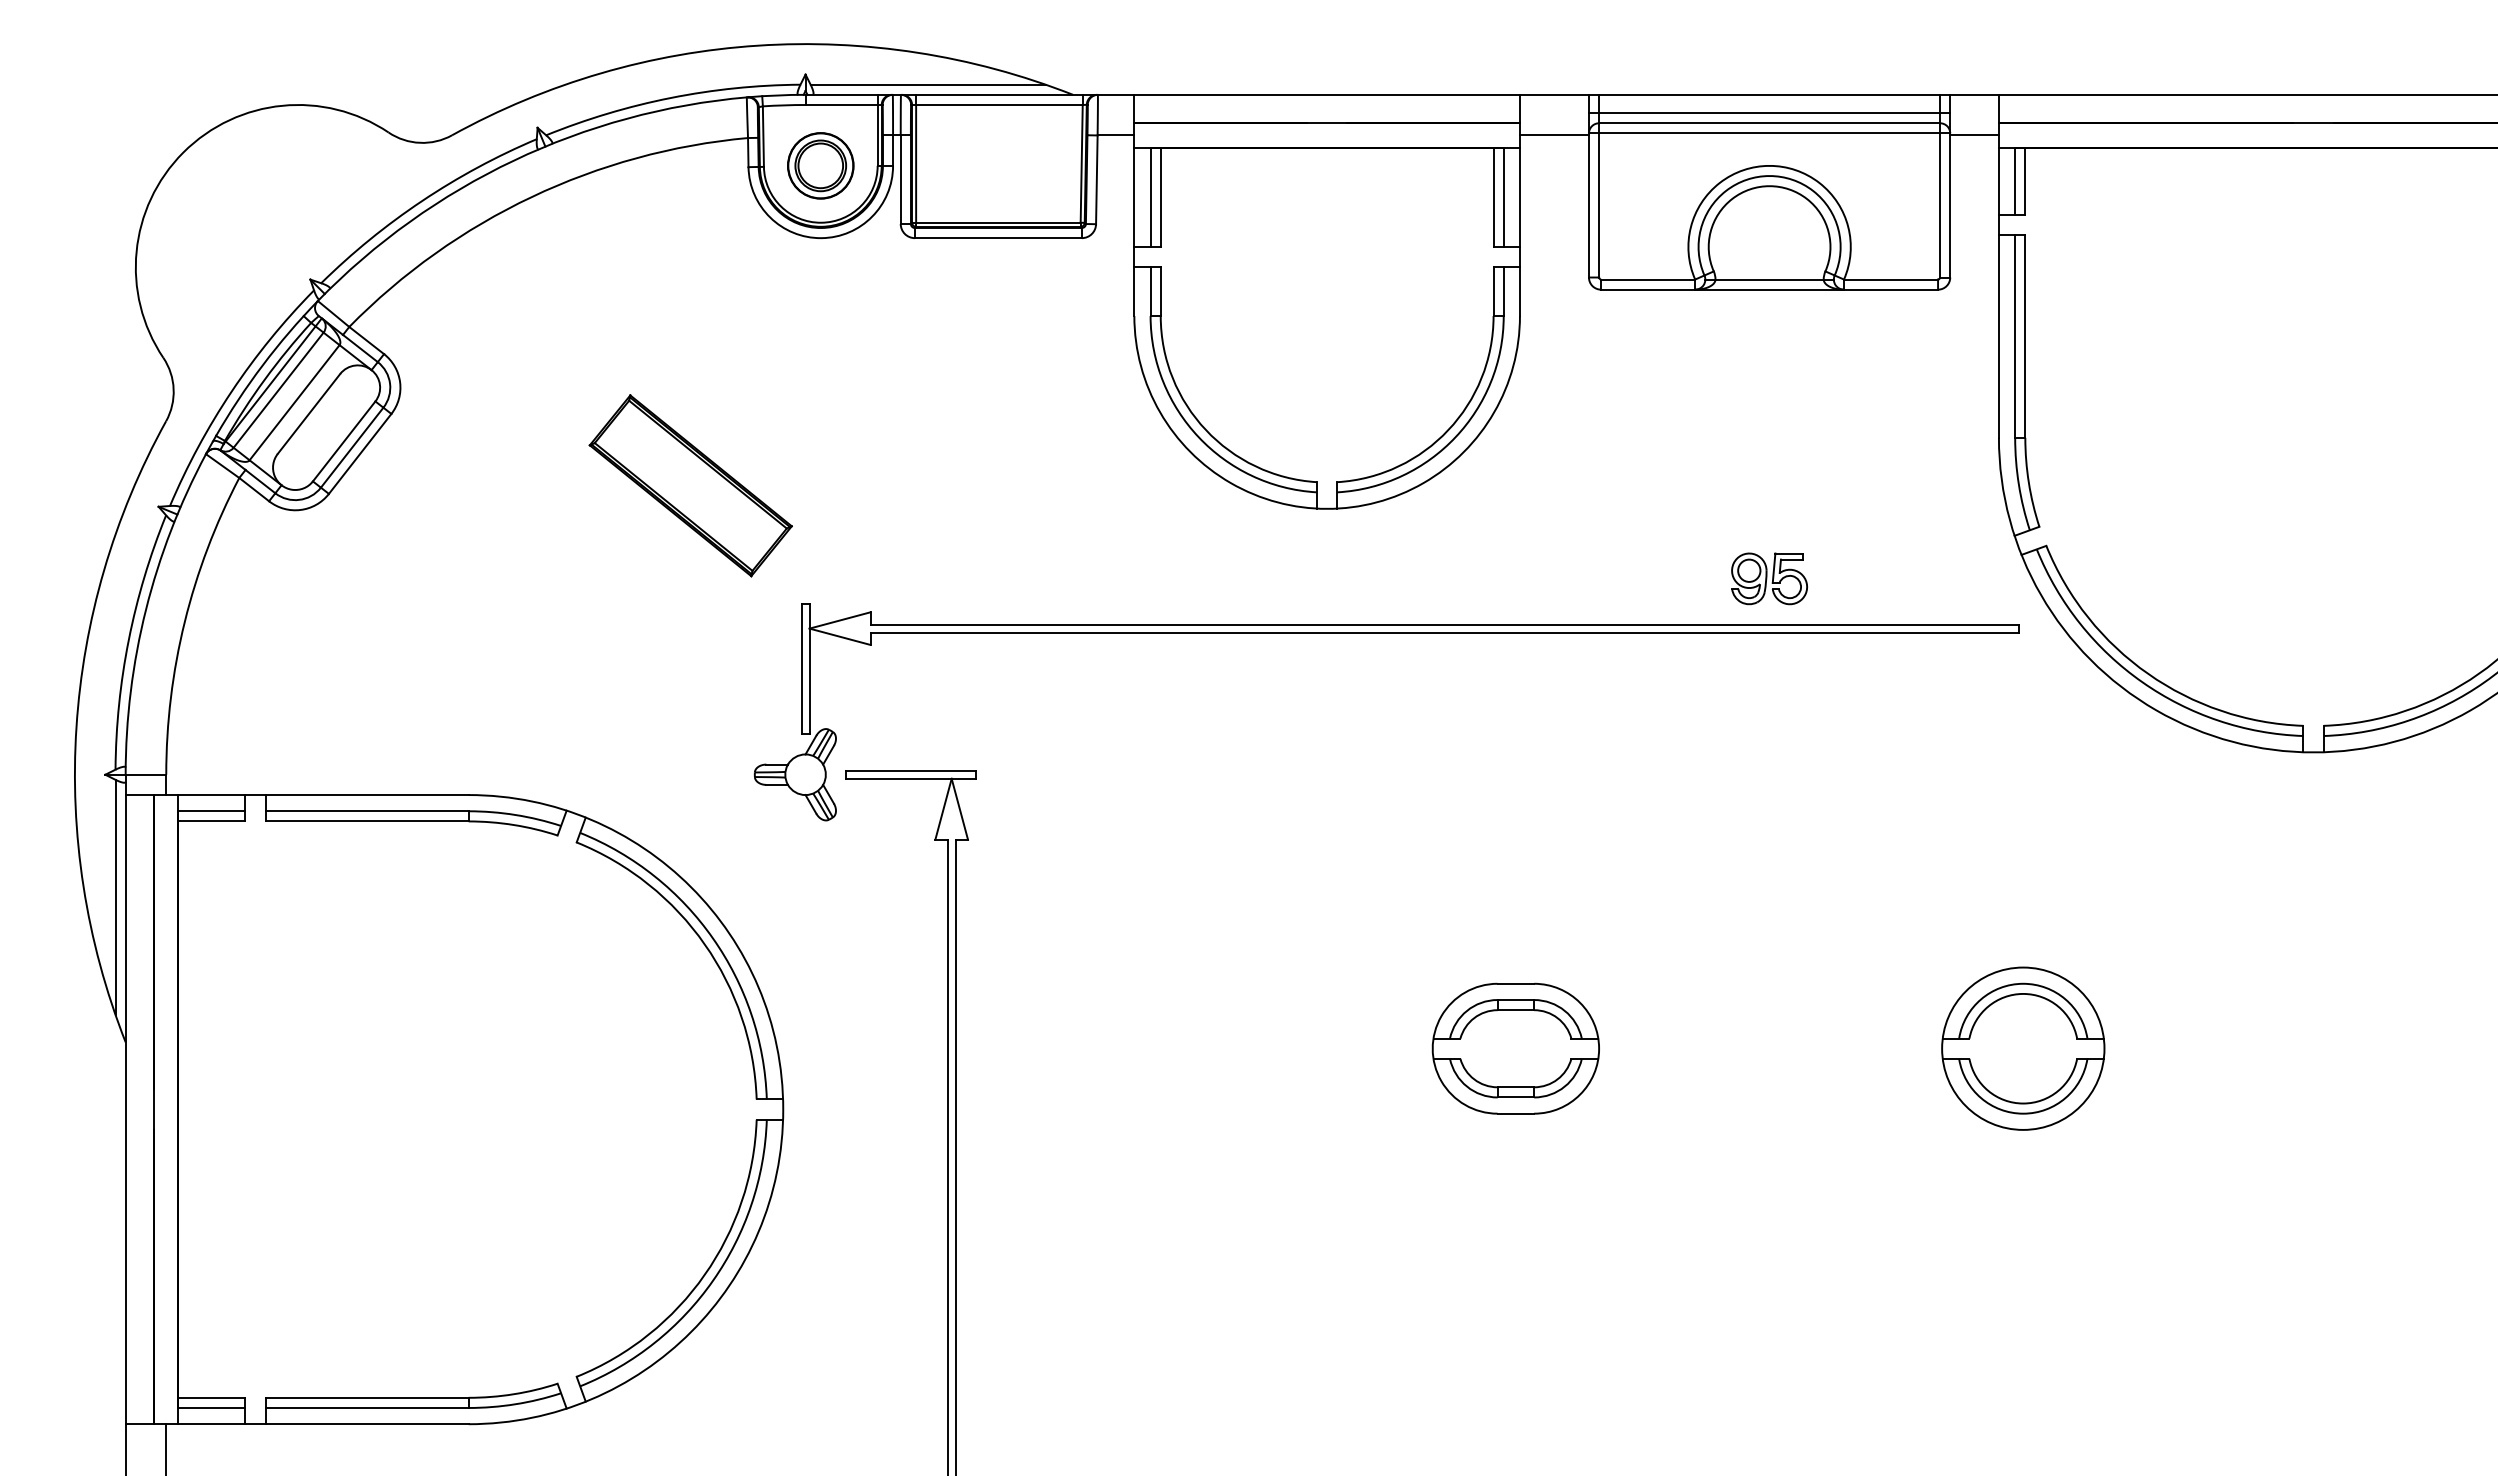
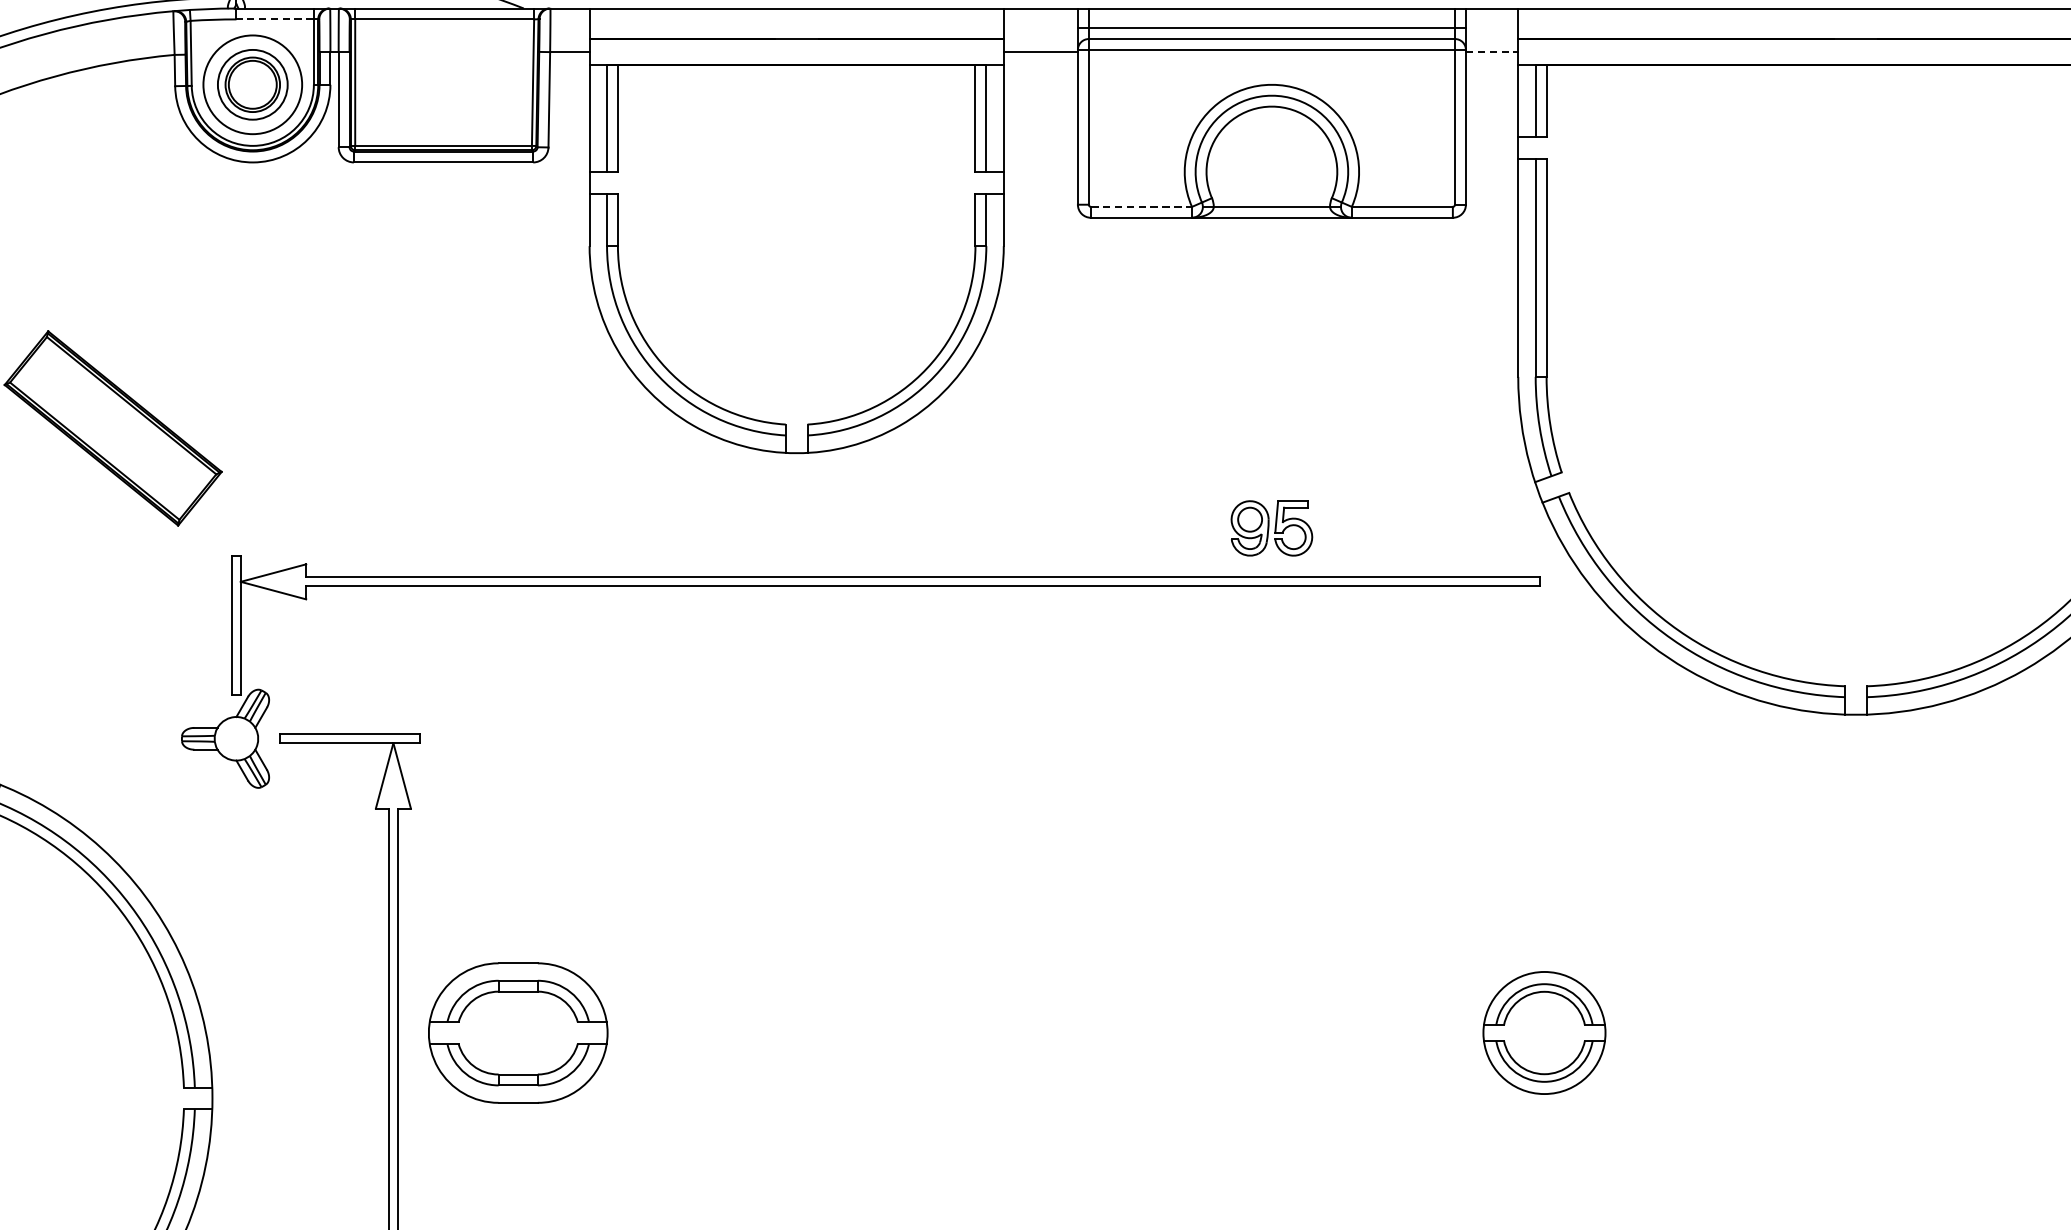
line: (841, 105) -> (275, 19), solid -> dashed
line: (1975, 135) -> (1493, 52), solid -> dashed
circle: (820, 165) -> (252, 84), size x1.4
line: (1648, 279) -> (1141, 206), solid -> dashed
part: (1515, 1048) -> (517, 1032), moved
part: (2023, 1048) -> (1544, 1032), size x0.7

